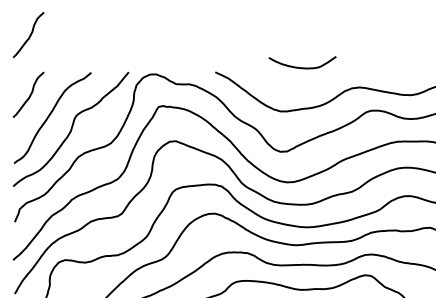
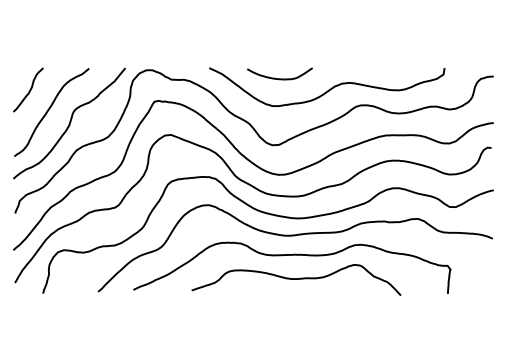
curve: (29, 34) -> (29, 31), removed
curve: (302, 67) -> (279, 78), moved

